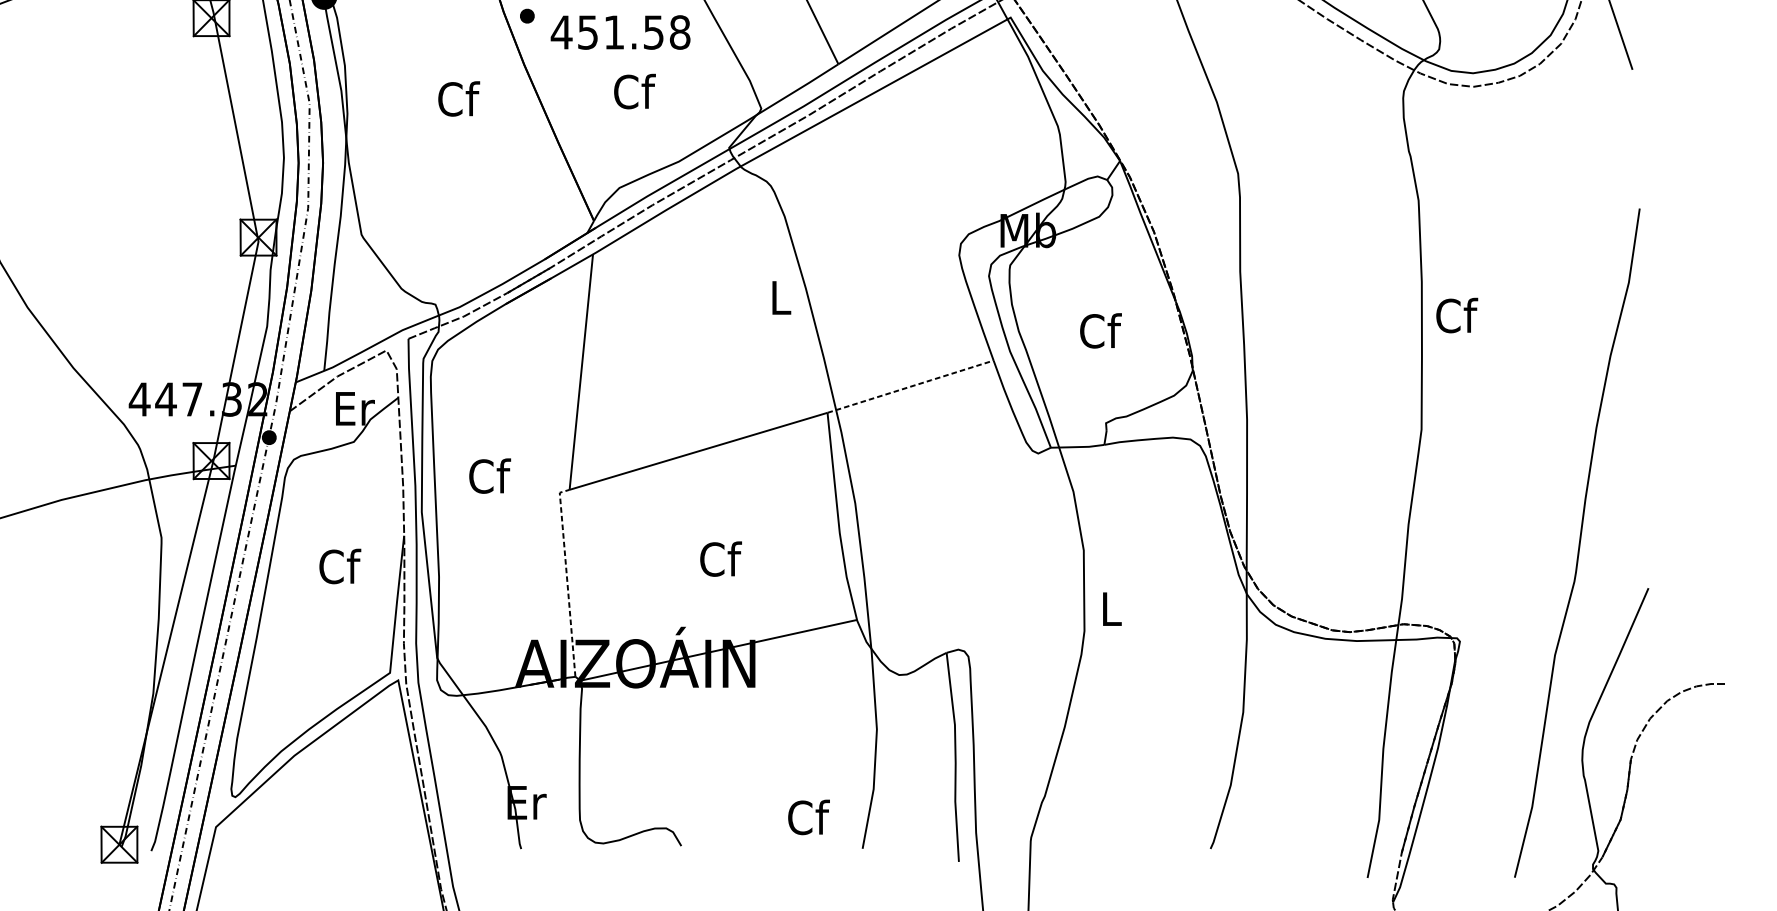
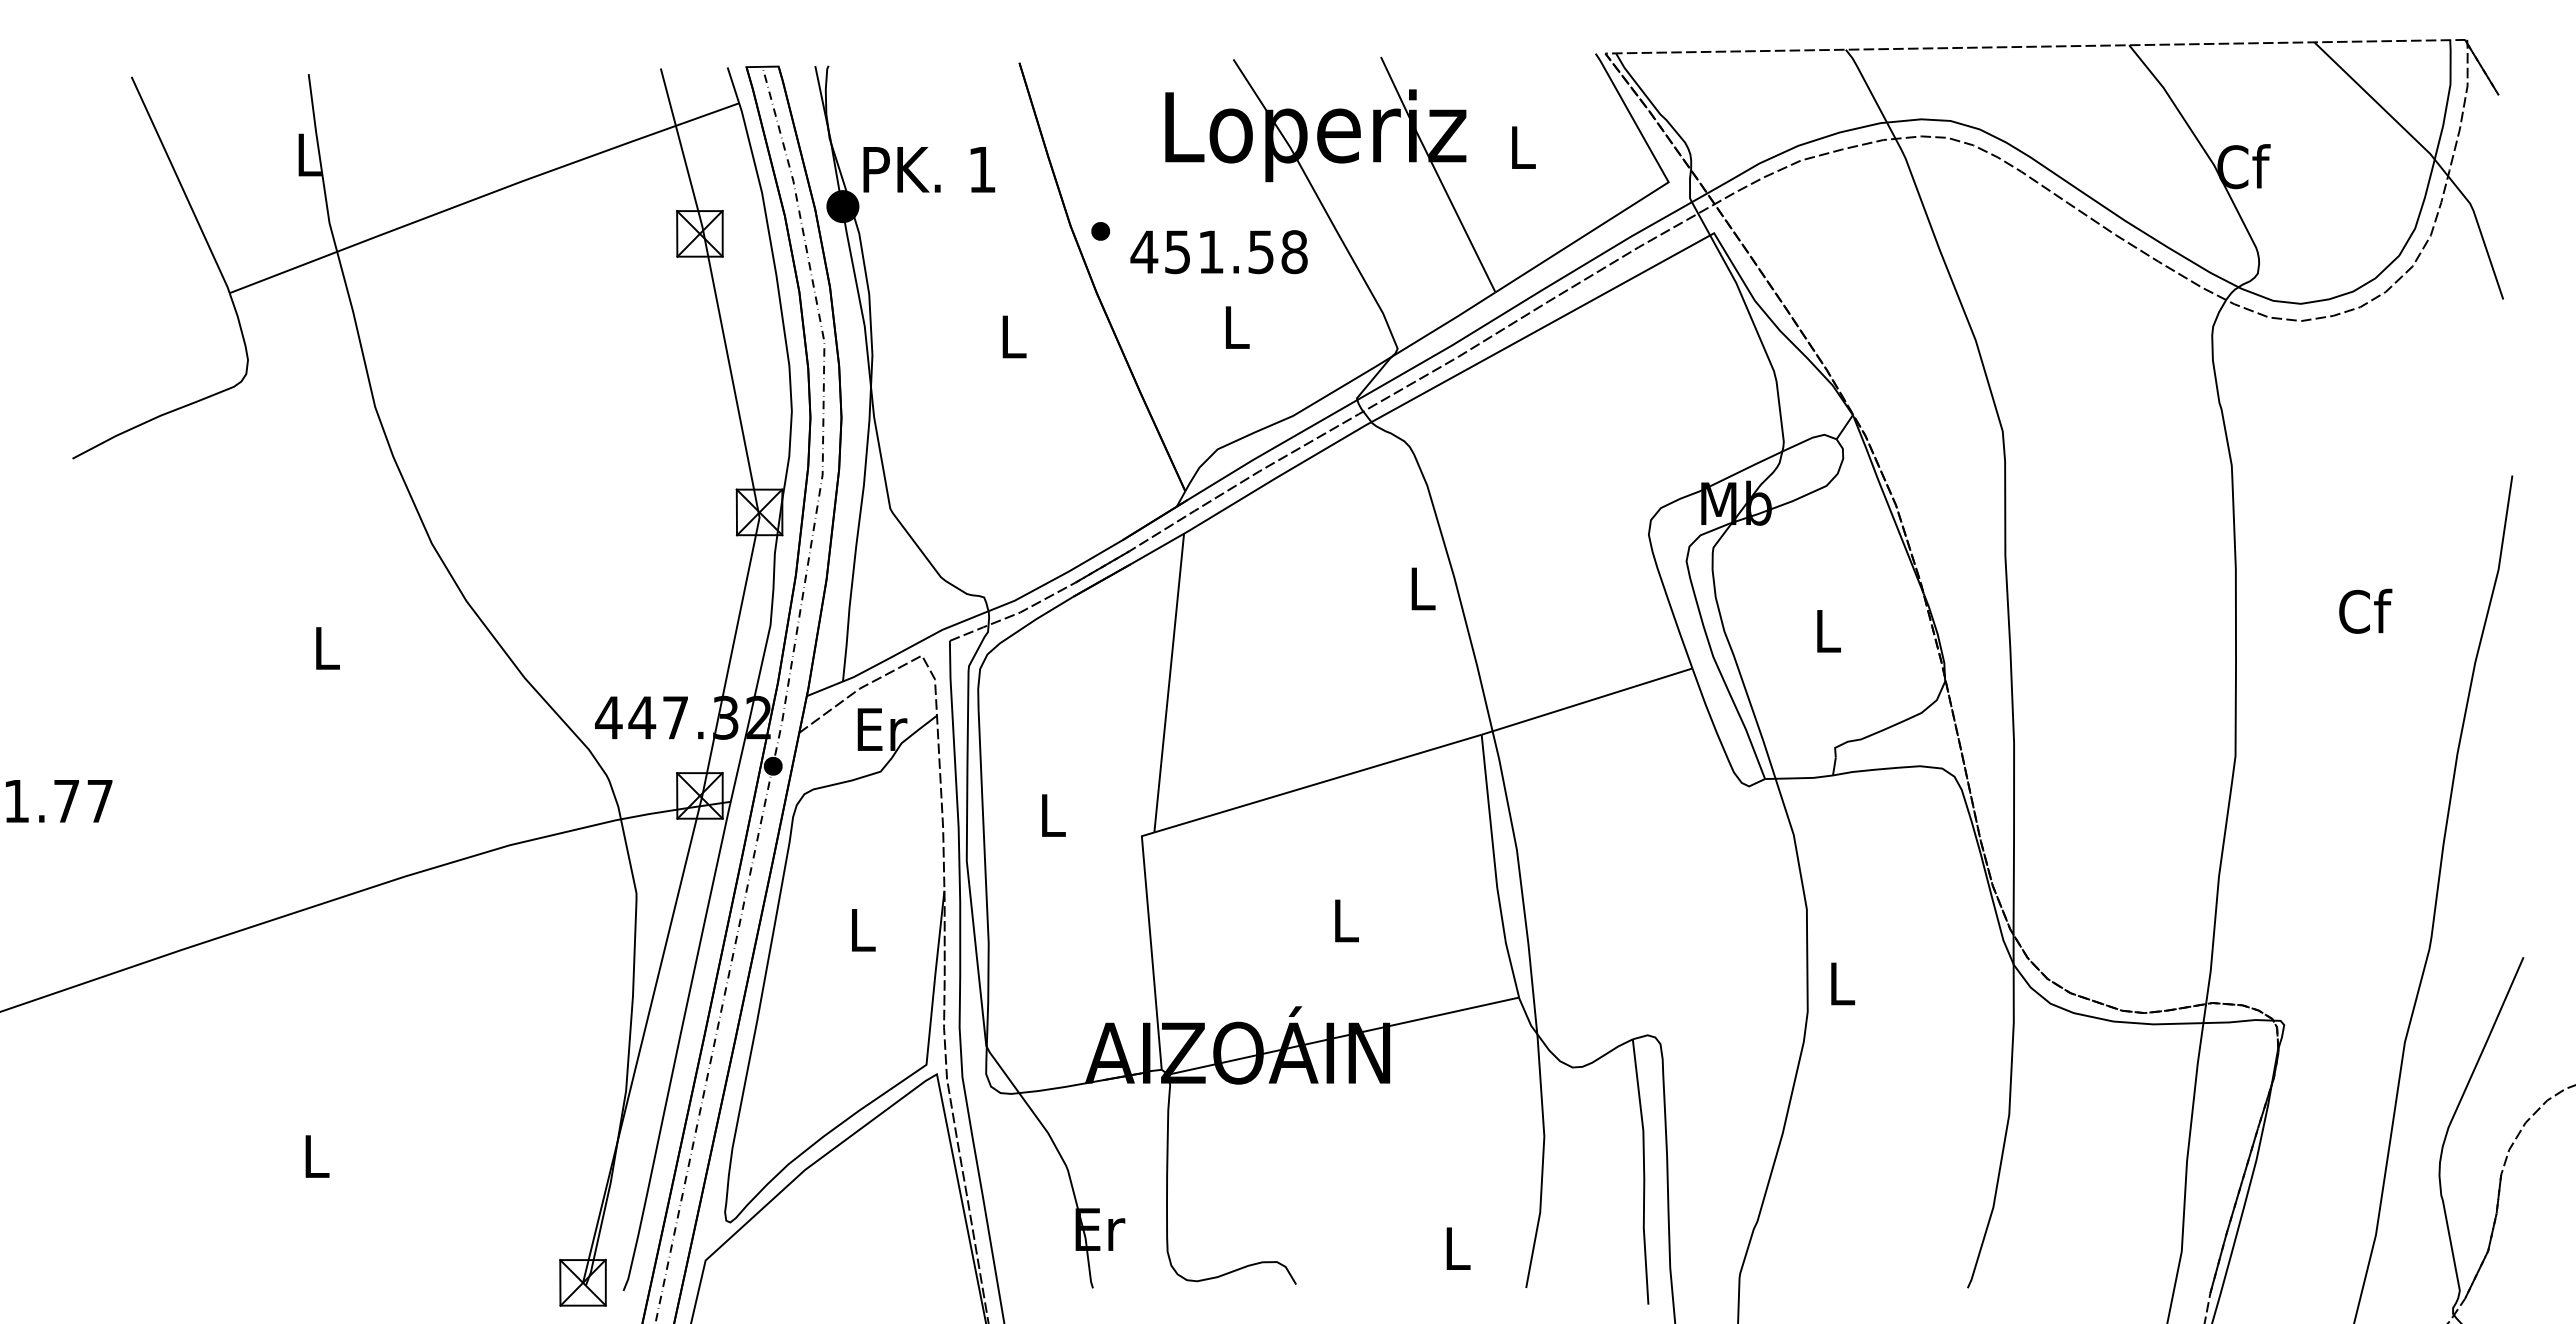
text: (634, 91) -> (1236, 326), Cf -> L
text: (458, 99) -> (1013, 336), Cf -> L
text: (1457, 314) -> (2365, 610), moved
text: (1100, 330) -> (1828, 630), Cf -> L
line: (910, 386) -> (1586, 701), dashed -> solid
text: (490, 475) -> (1053, 814), Cf -> L
text: (721, 558) -> (1346, 919), Cf -> L
text: (339, 566) -> (862, 929), Cf -> L
line: (567, 579) -> (1151, 946), dashed -> solid
text: (808, 816) -> (1457, 1247), Cf -> L

